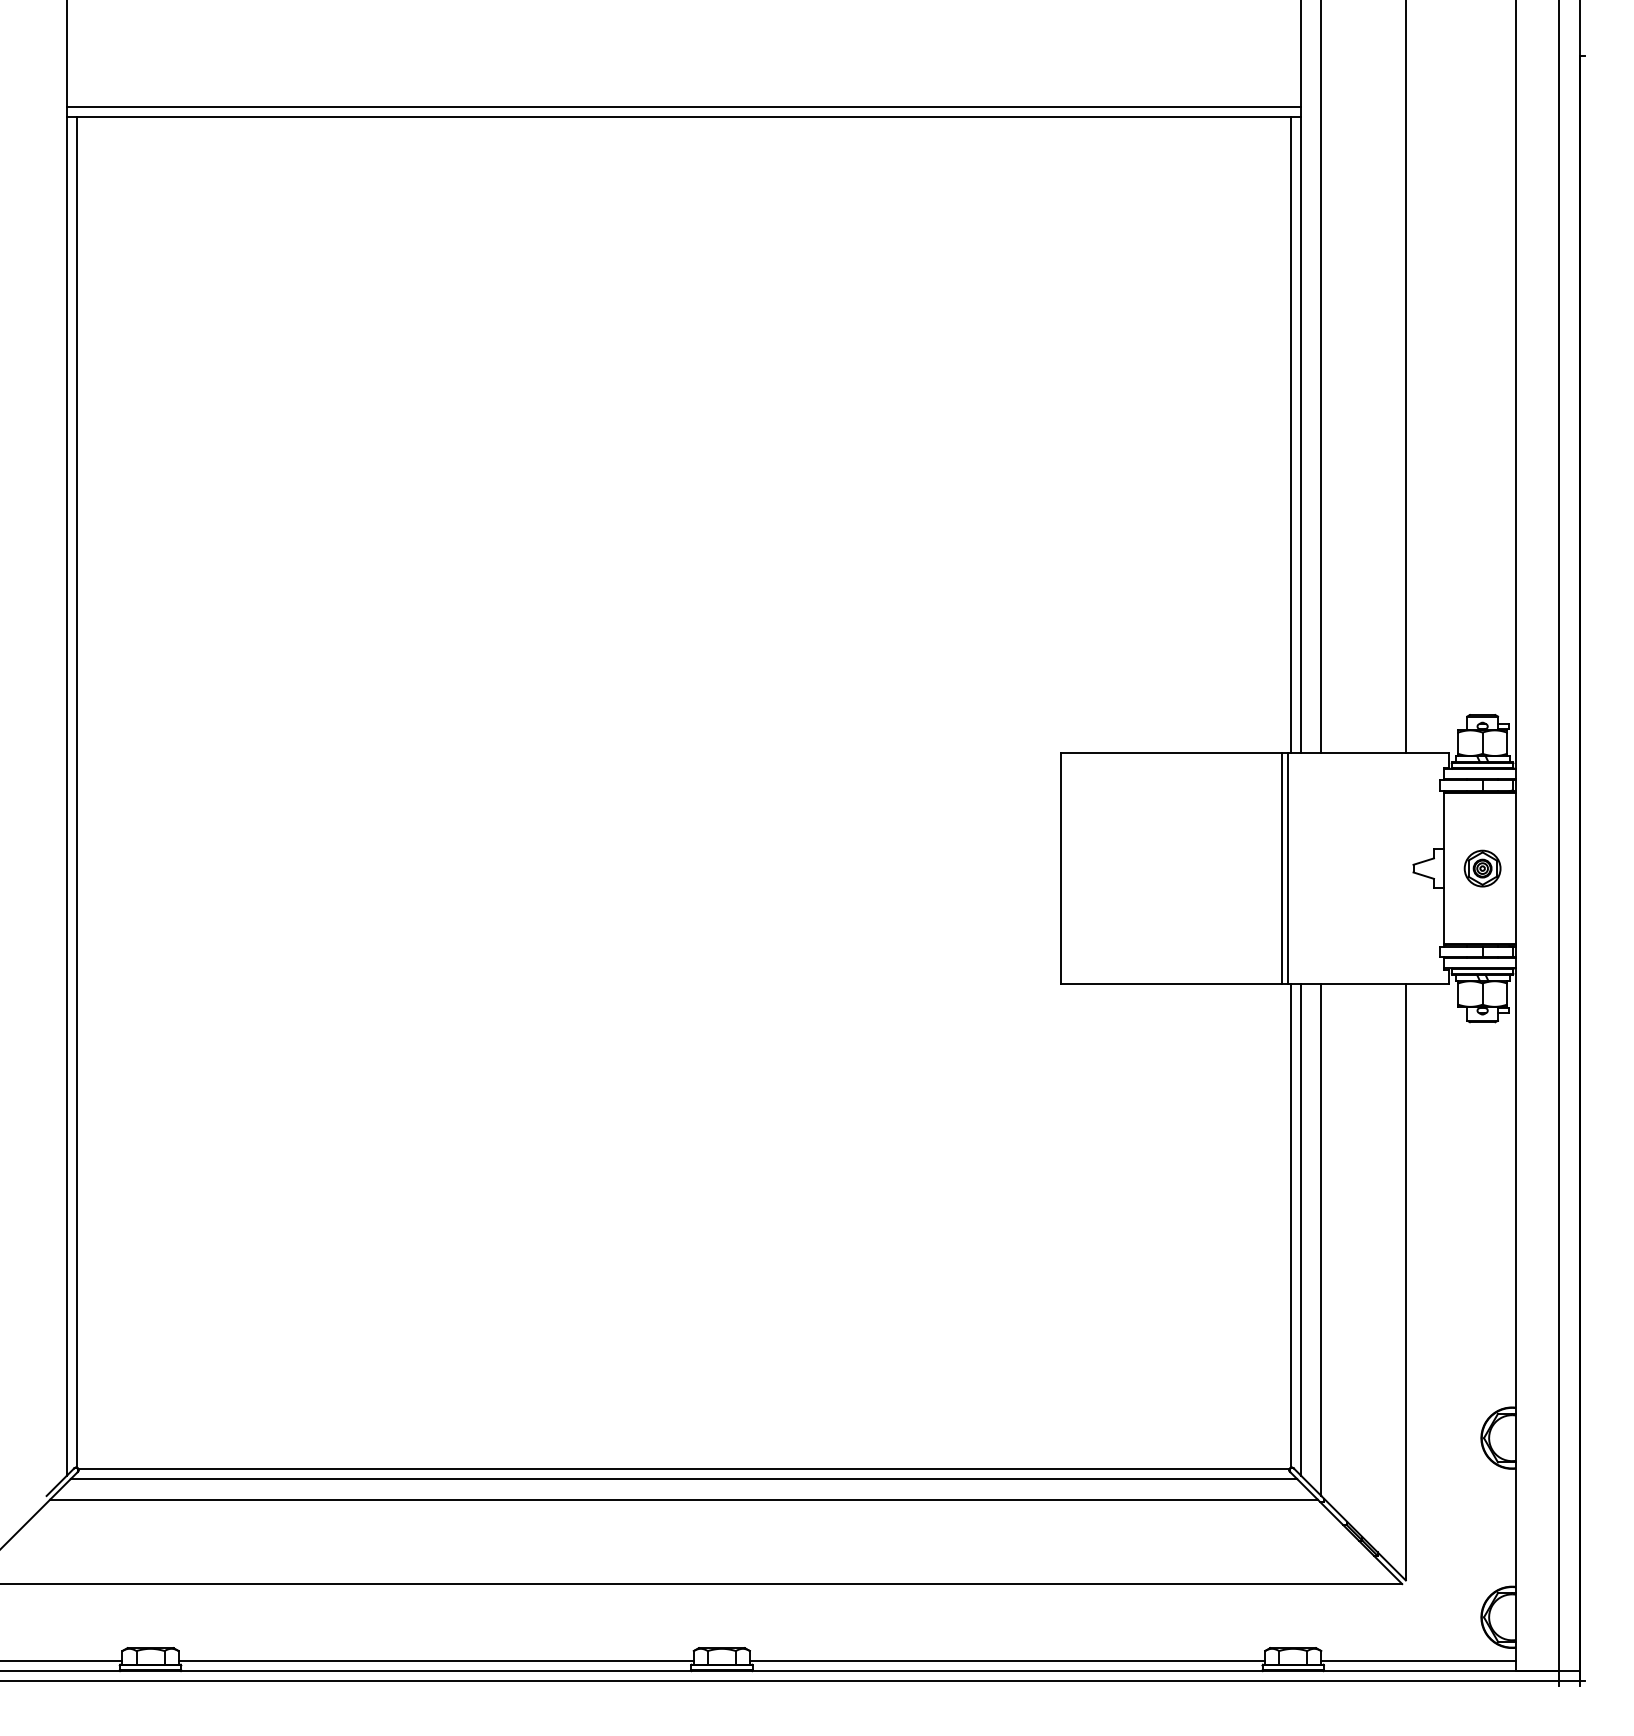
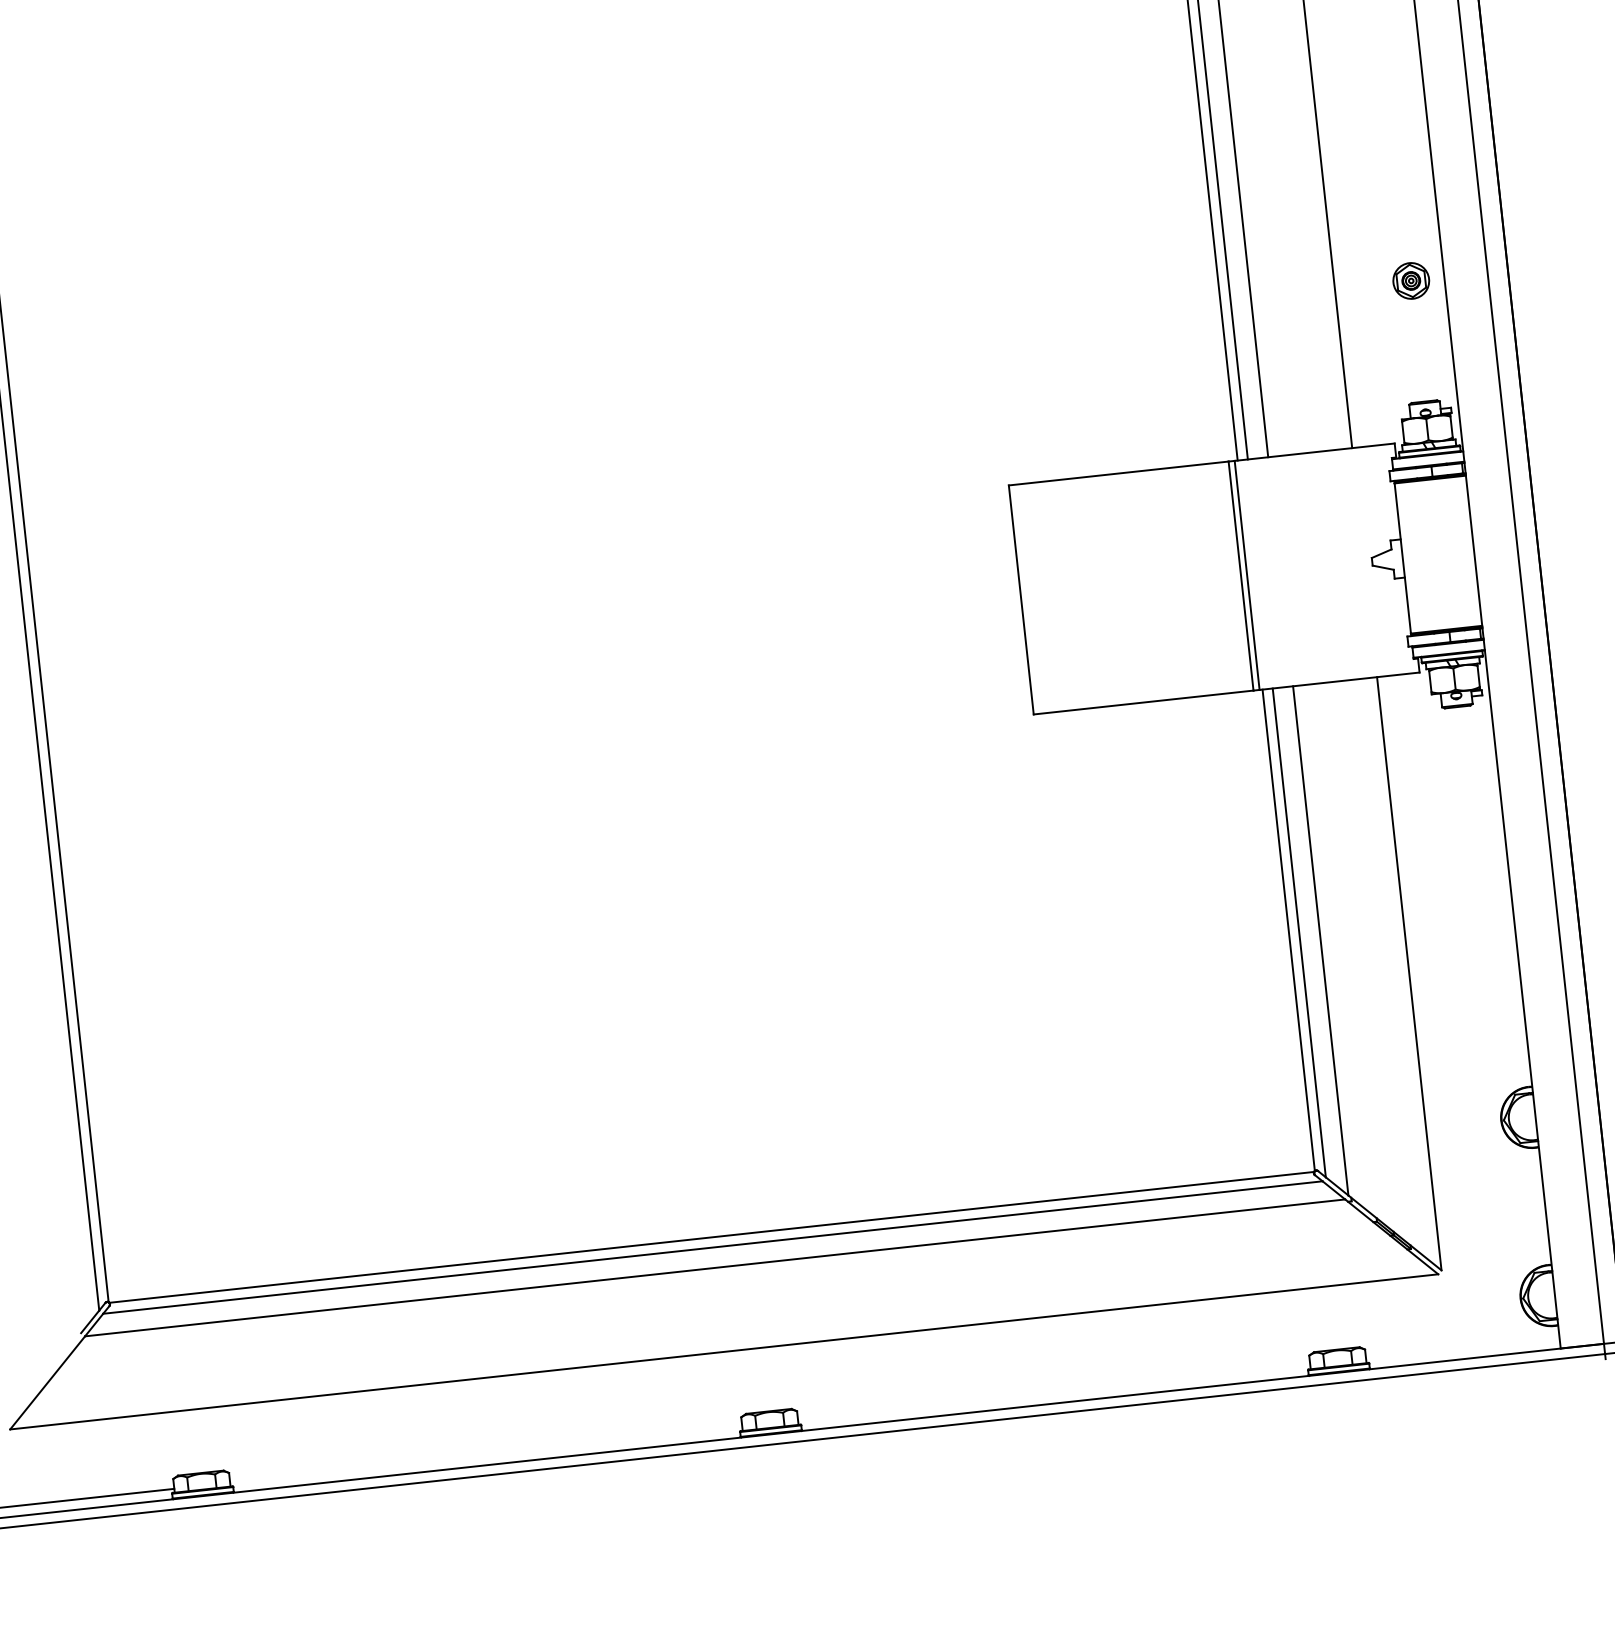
part: (1482, 868) -> (1411, 280), moved
line: (435, 1660) -> (485, 1454), removed
line: (1007, 1660) -> (1054, 1392), removed
line: (1418, 1660) -> (1462, 1348), removed

